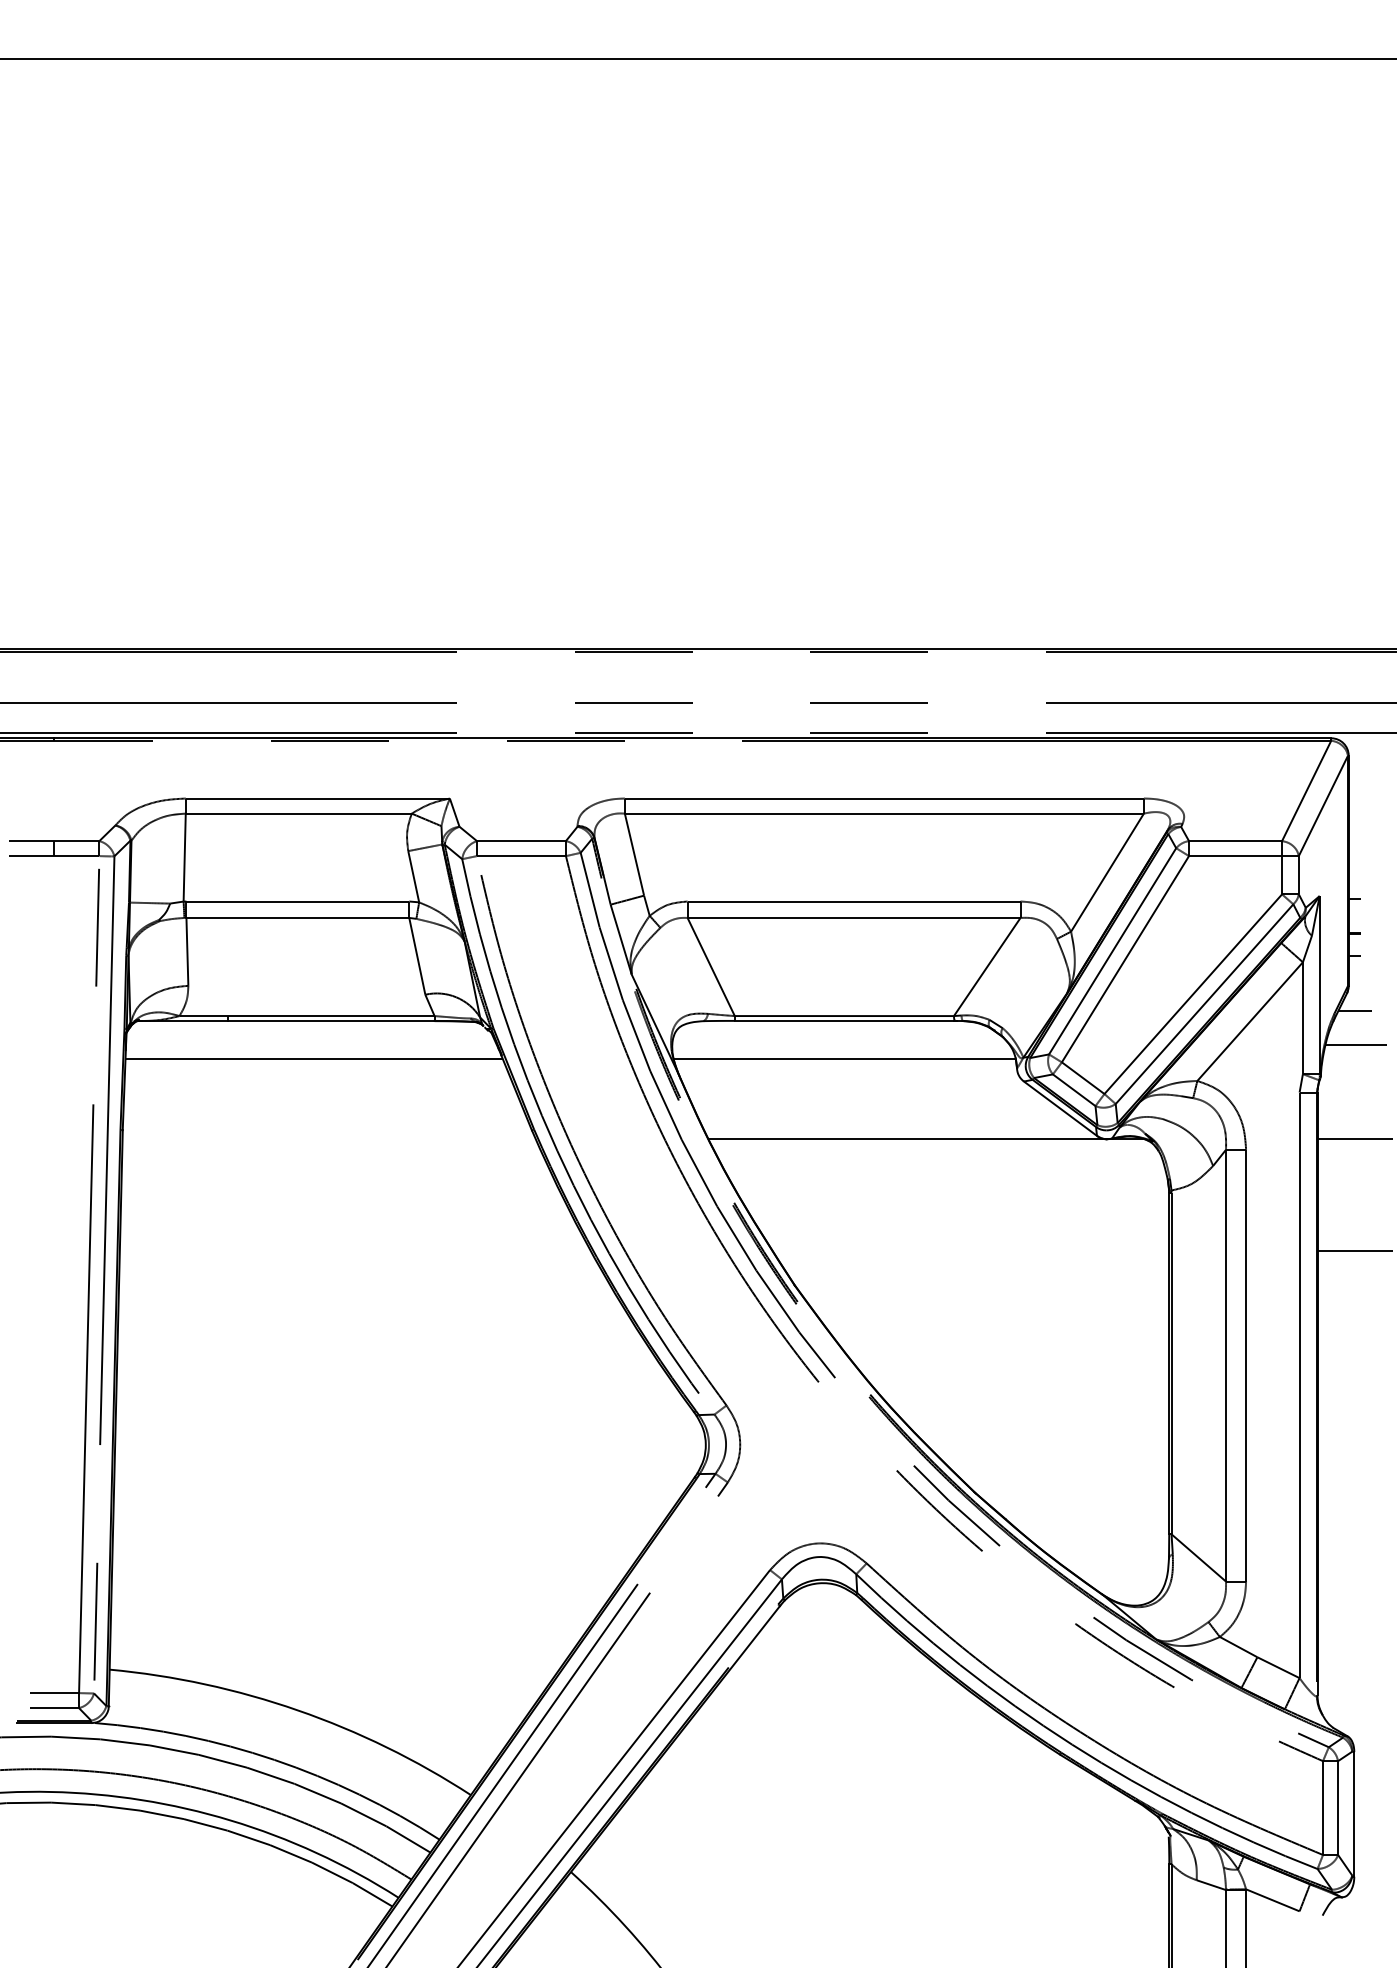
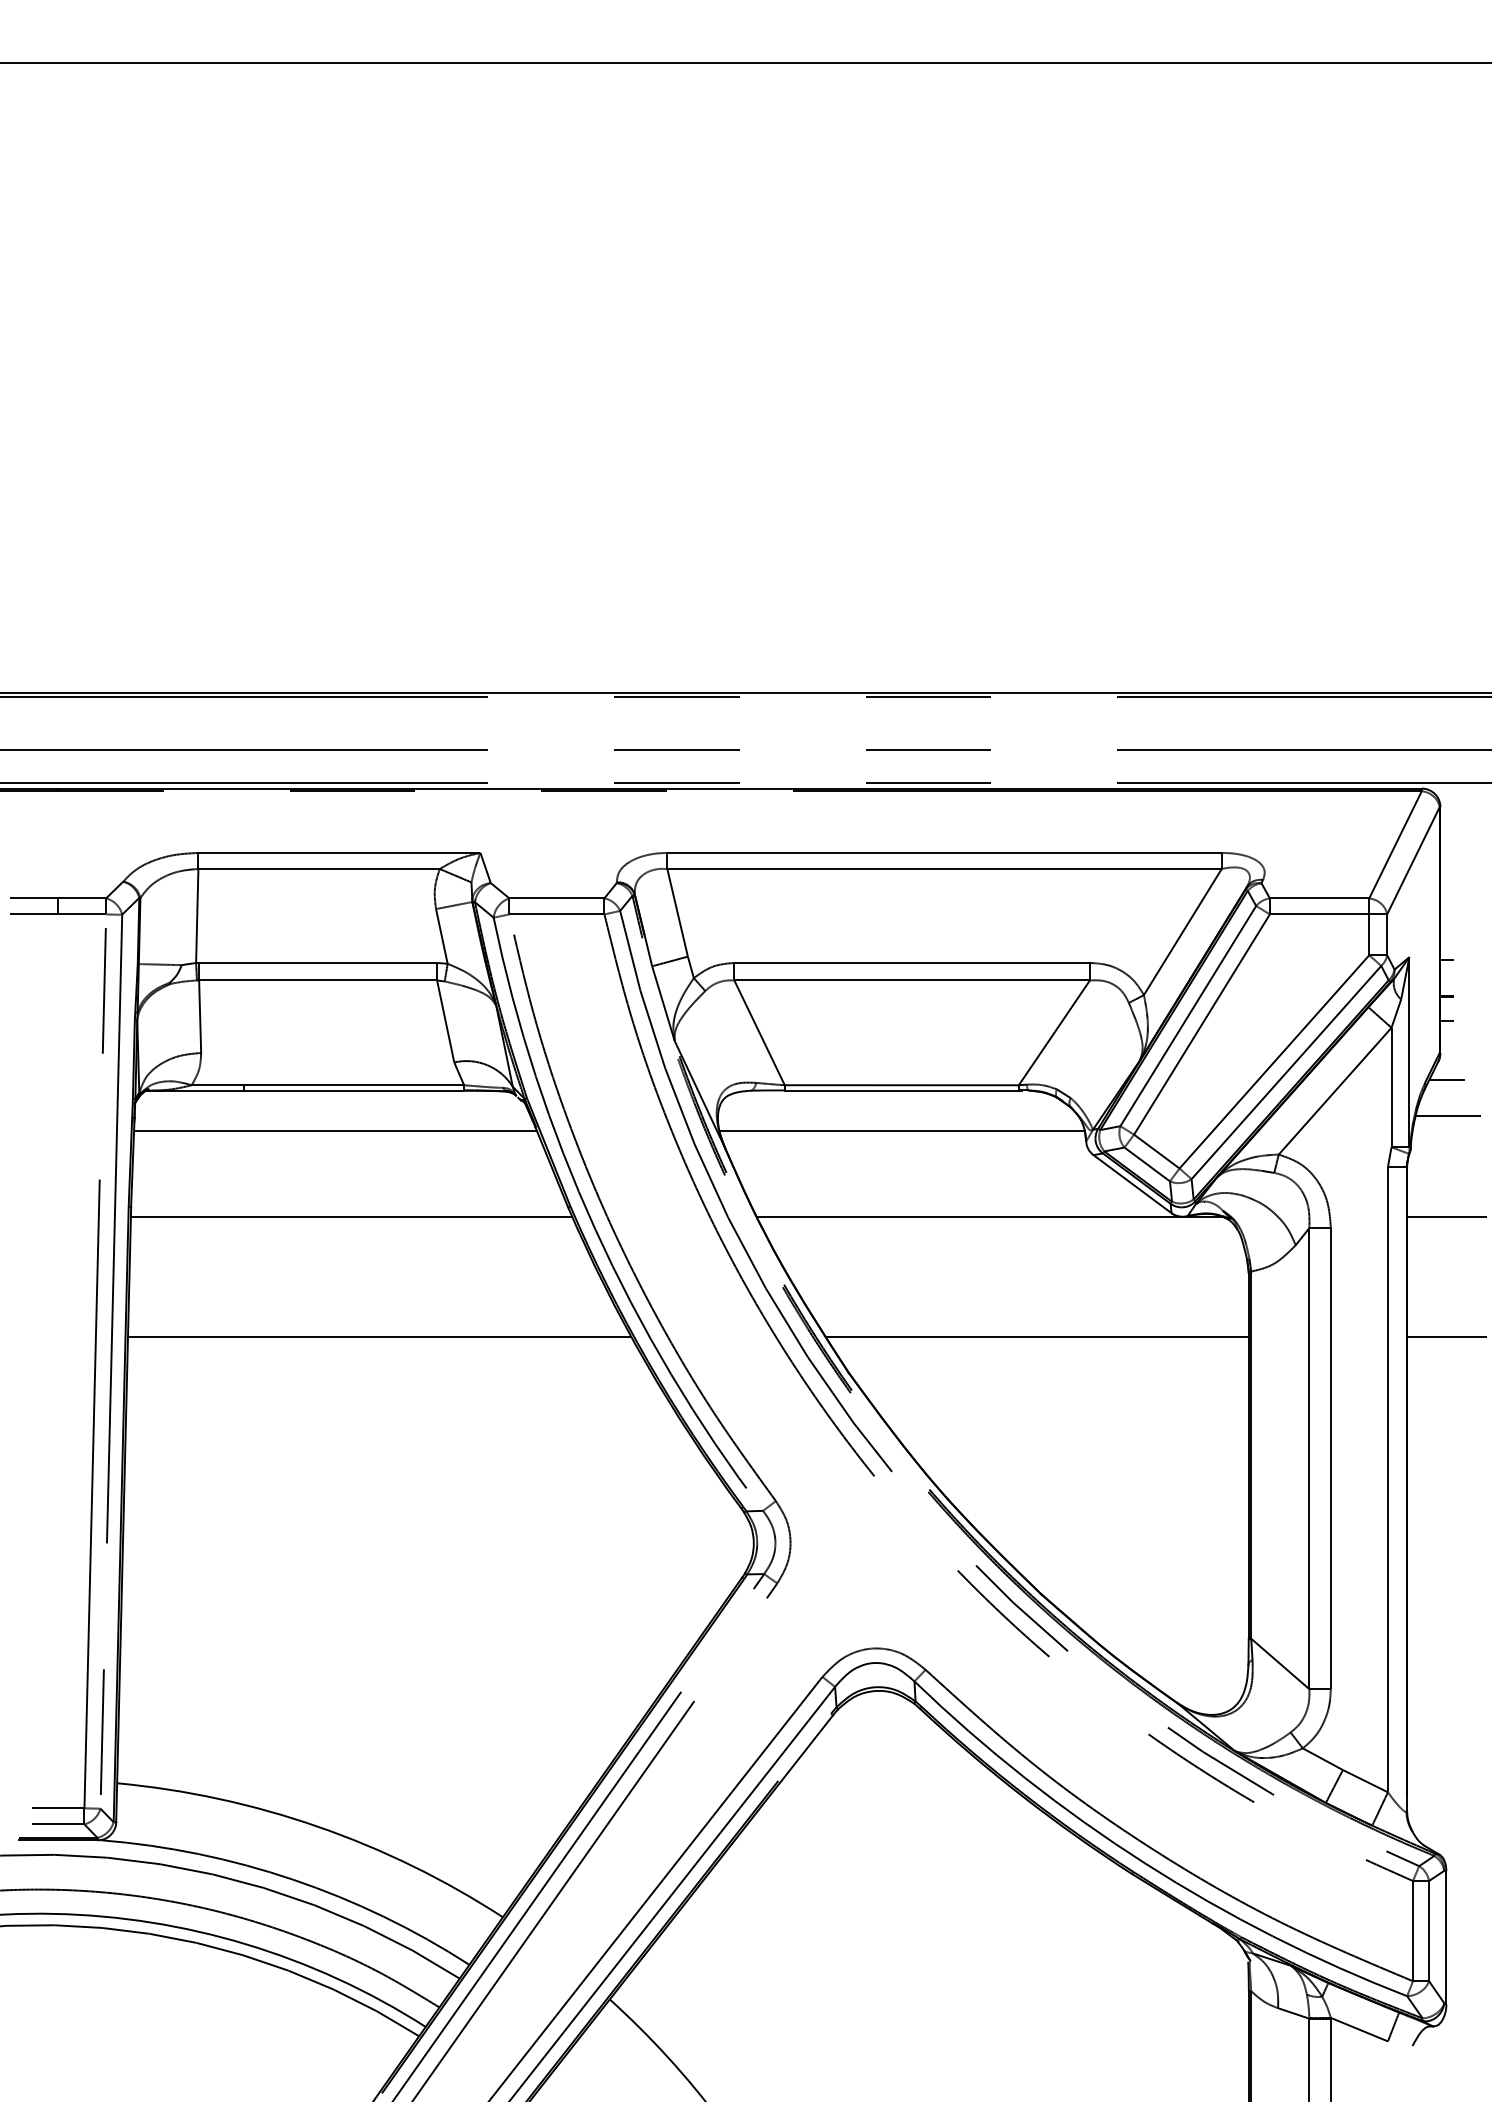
line: (328, 1139) -> (350, 1217), added
line: (354, 1251) -> (378, 1336), added
line: (971, 1251) -> (1037, 1336), added

